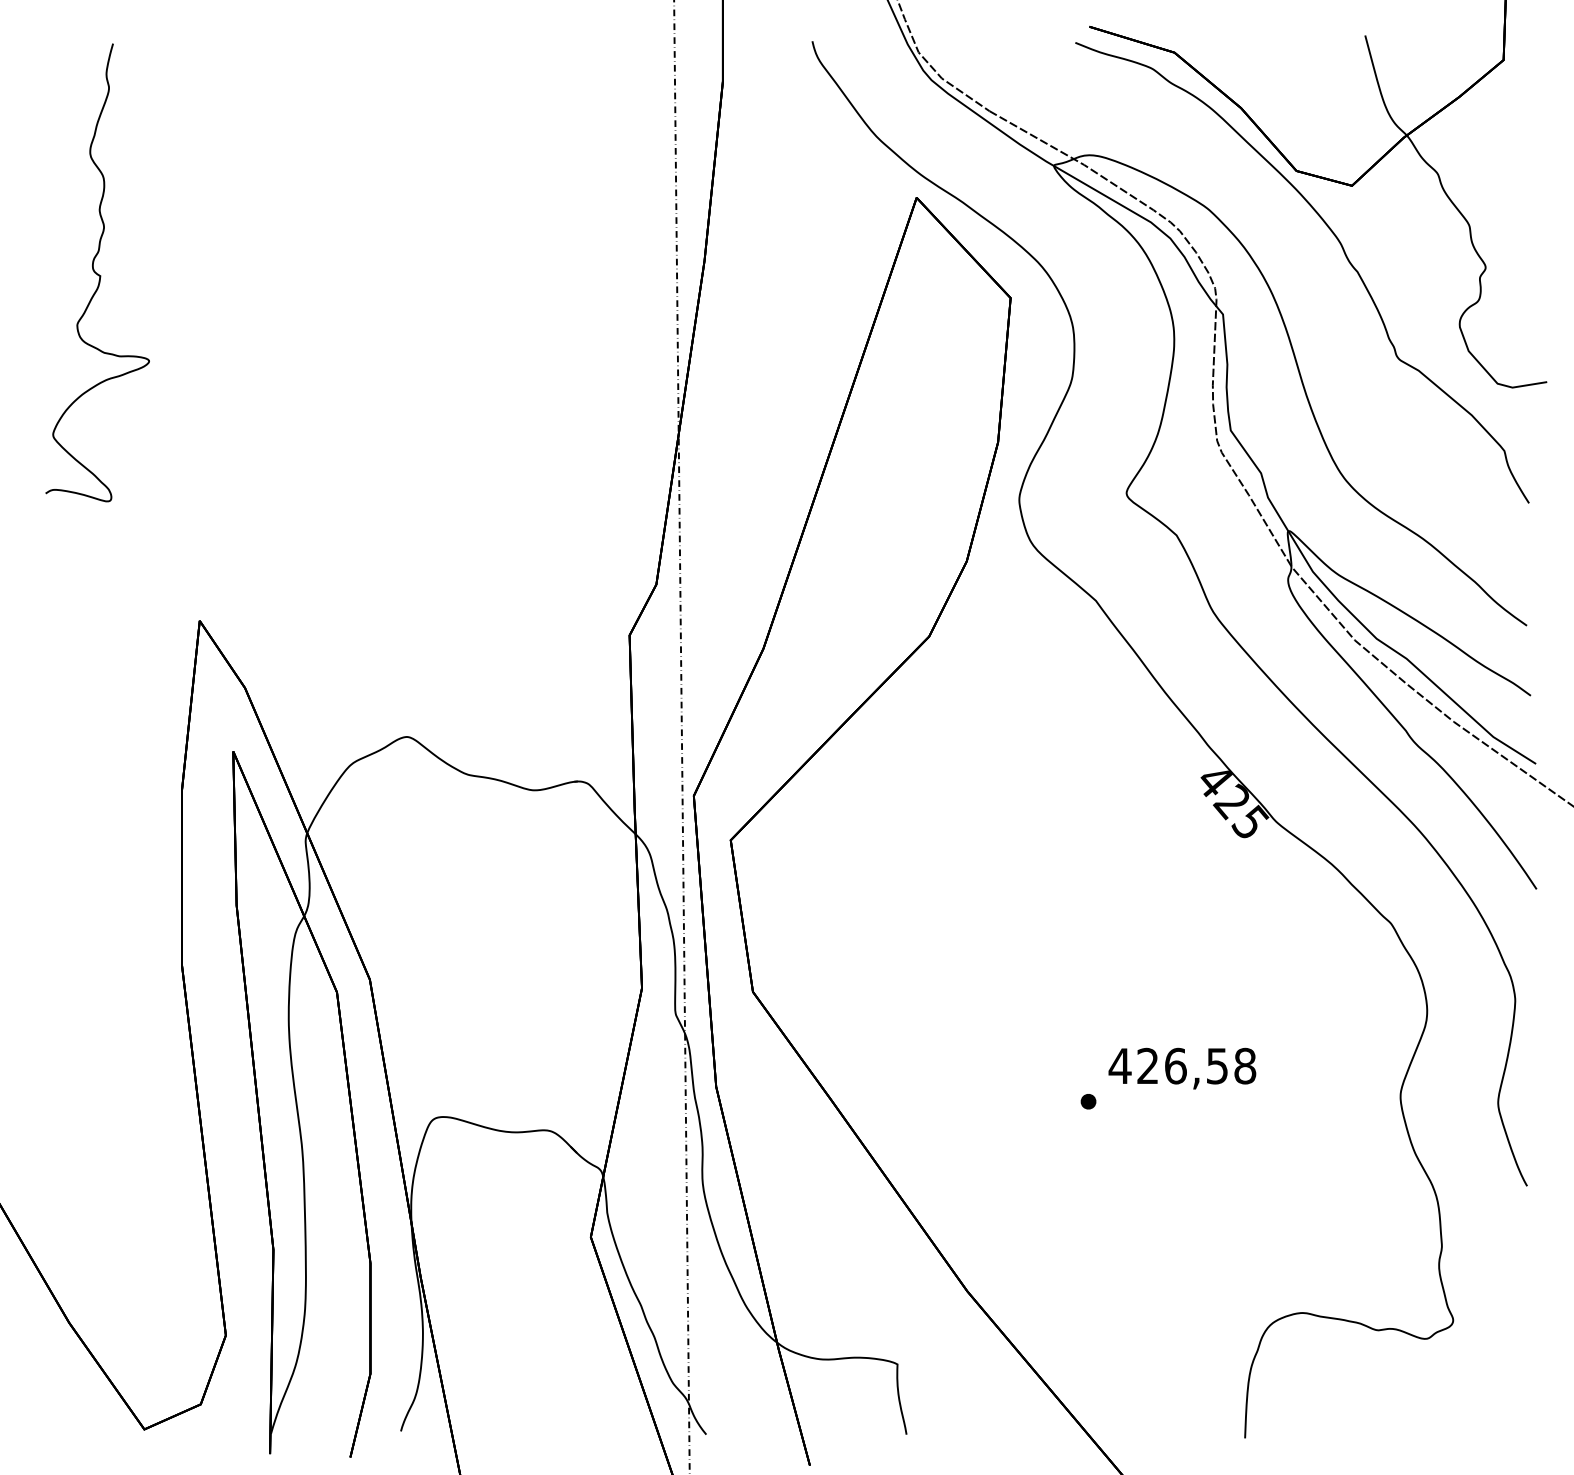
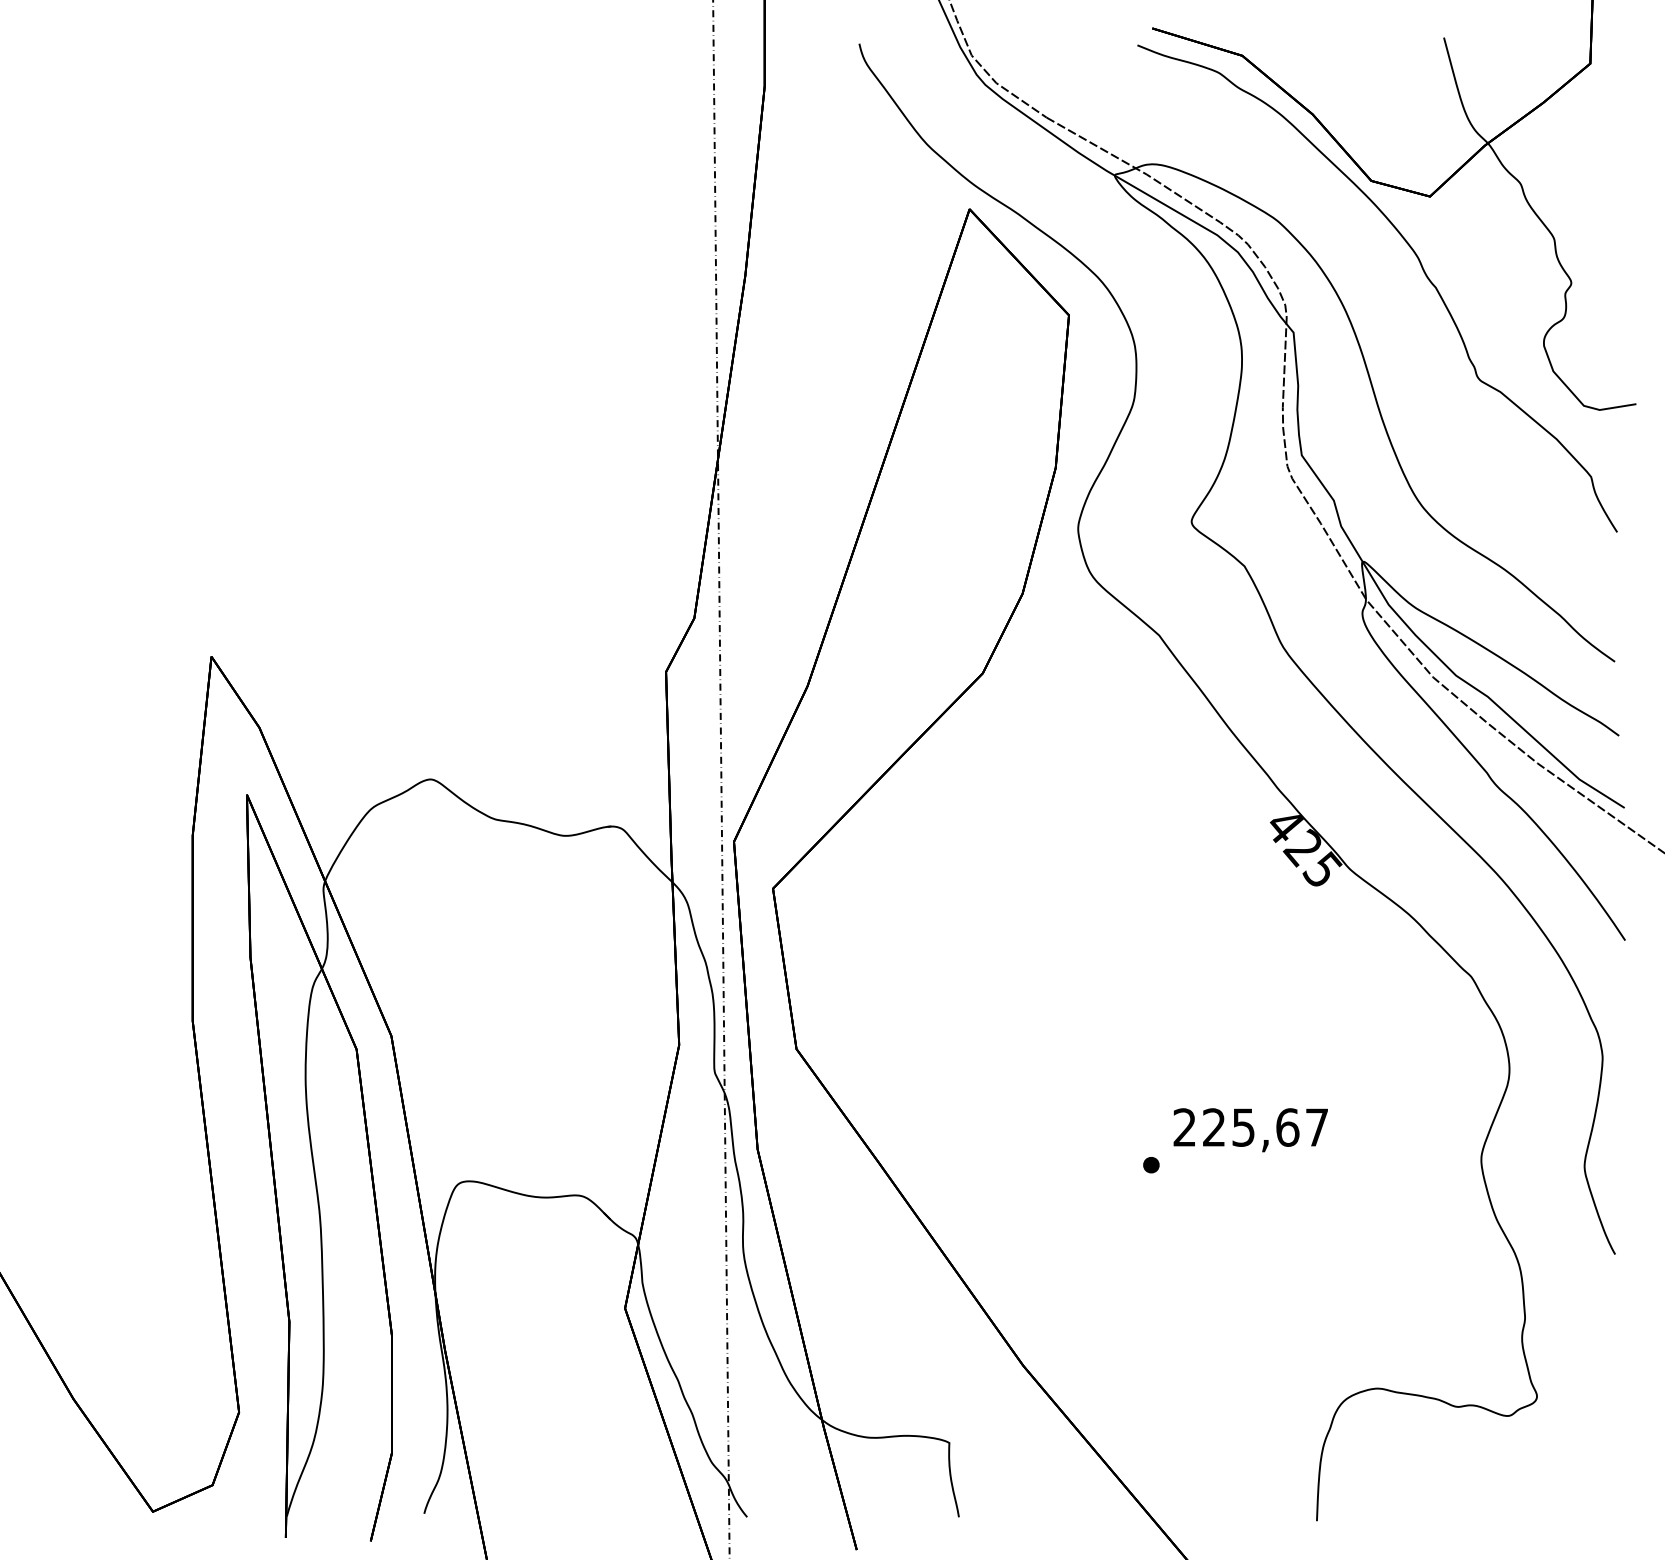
curve: (96, 272) -> (102, 288), removed
text: (1182, 1065) -> (1250, 1126), 426,58 -> 225,67

